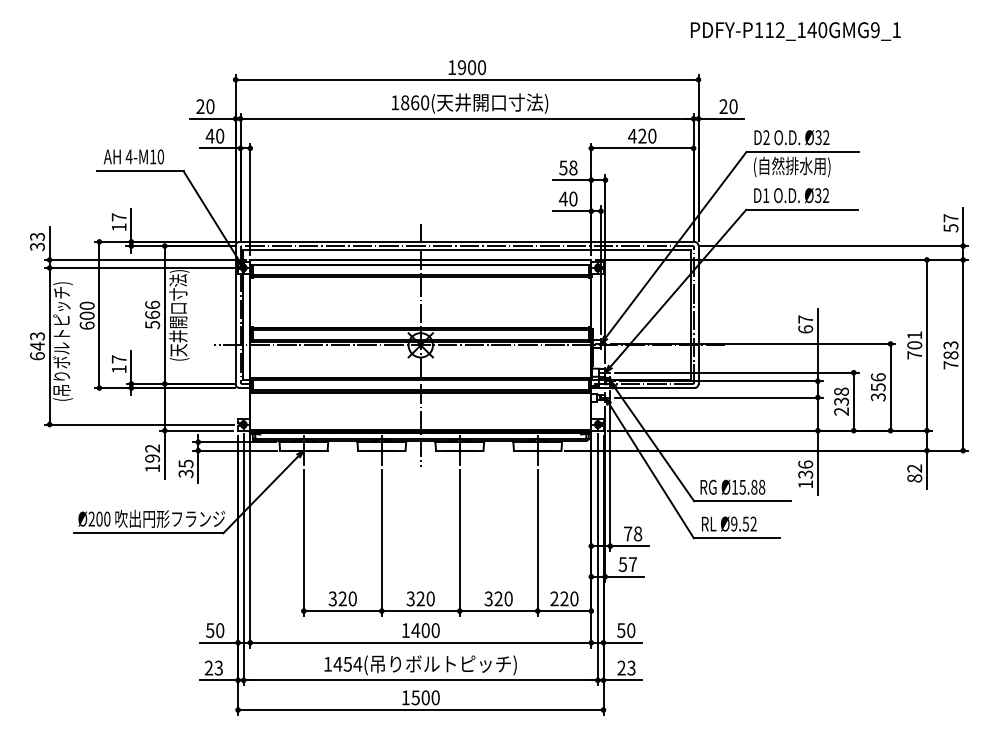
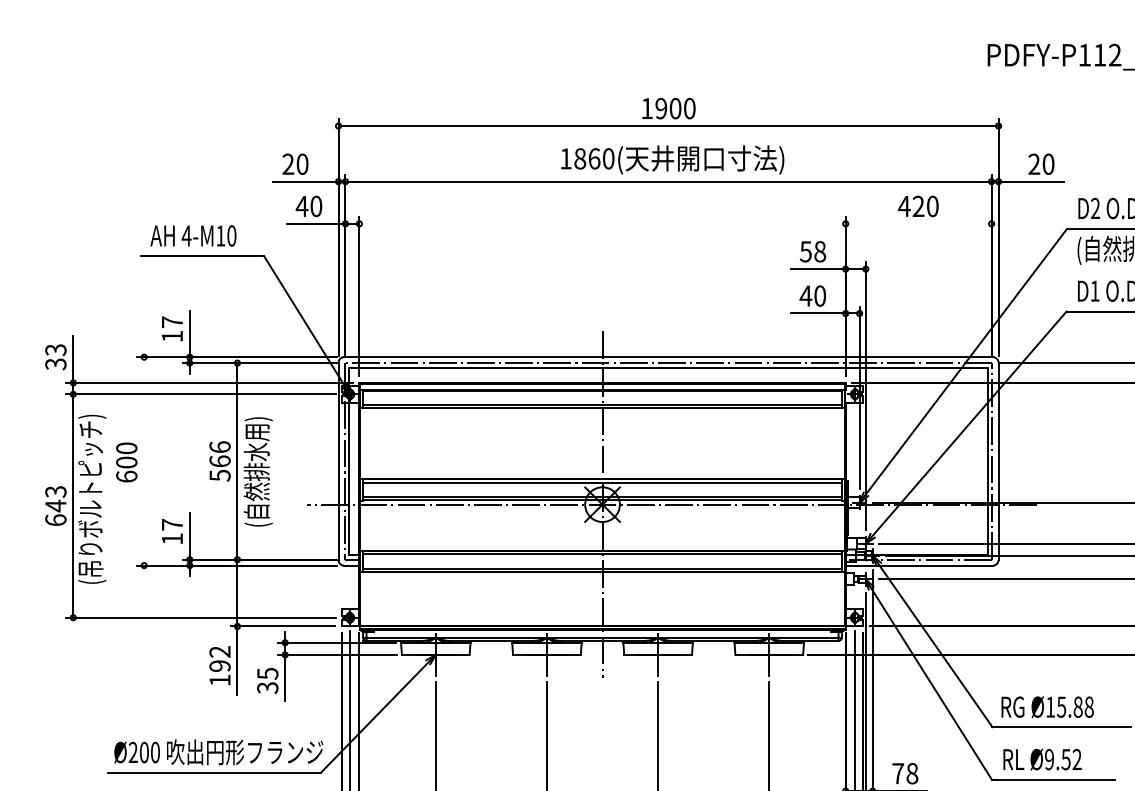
line: (642, 148) -> (918, 223), removed
text: (179, 313) -> (258, 459), (天井開口寸法) -> (自然排水用)
line: (99, 314) -> (144, 460), removed

